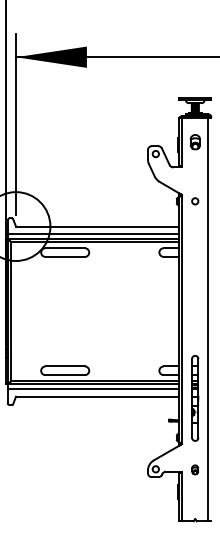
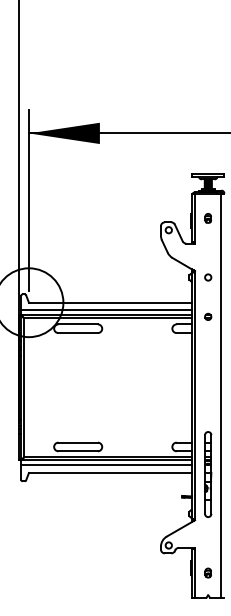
part: (194, 142) -> (207, 218), size x0.62
part: (195, 240) -> (208, 316), added
part: (194, 469) -> (207, 572), moved

